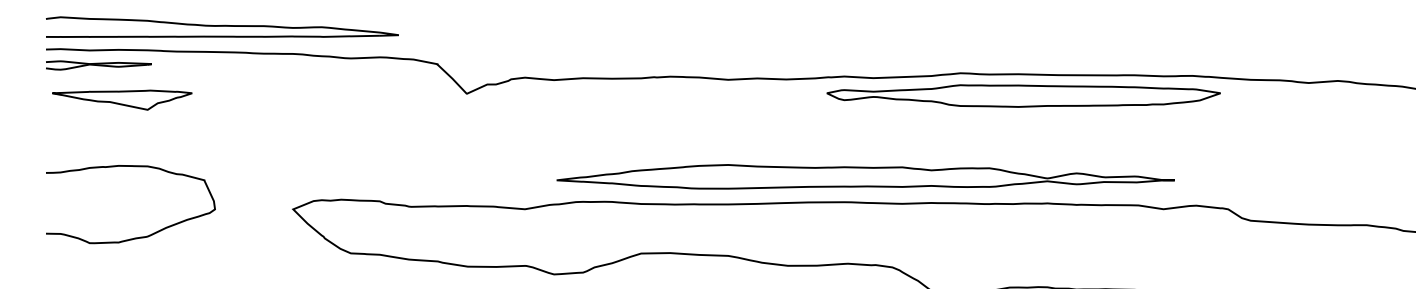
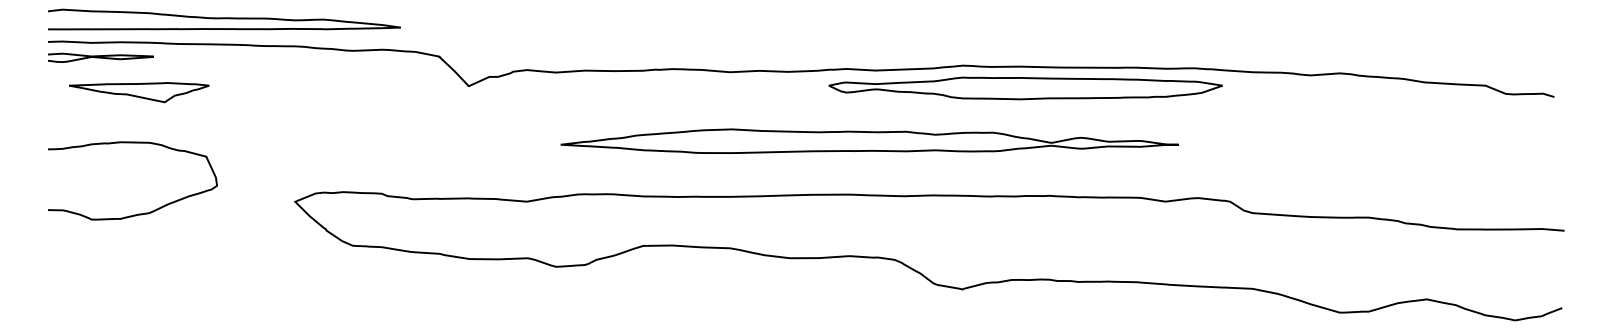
part: (122, 100) -> (139, 92), moved
part: (865, 176) -> (869, 140), moved
curve: (136, 237) -> (138, 213), moved

